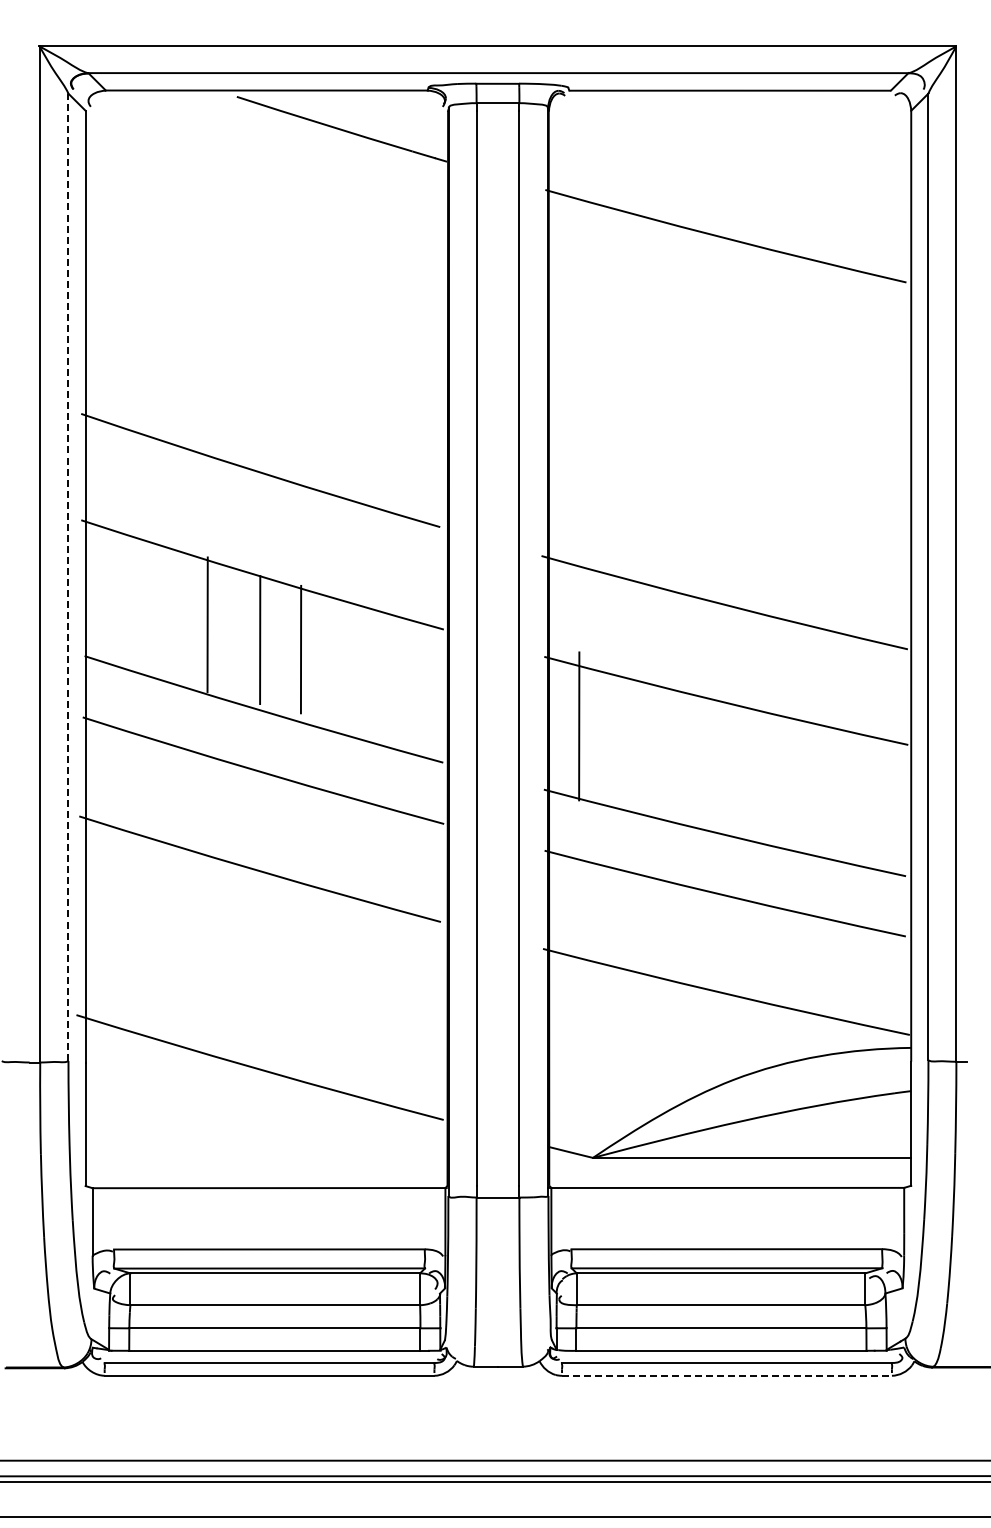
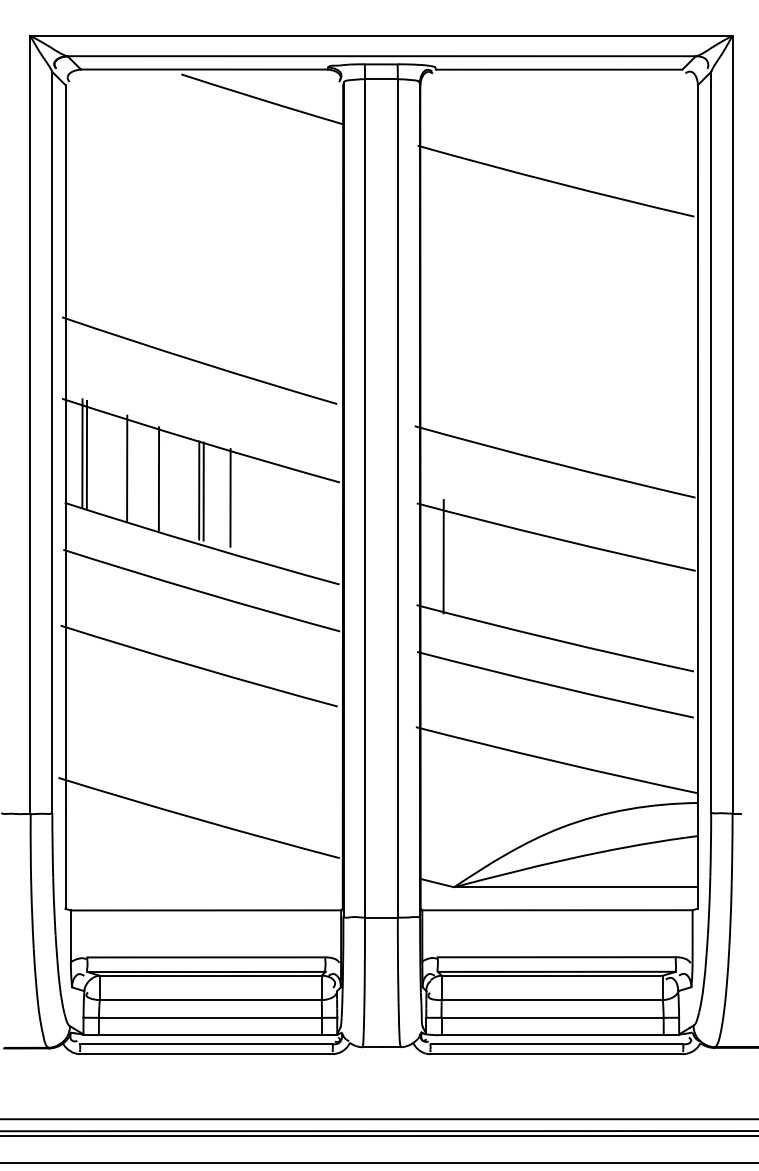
line: (68, 577) -> (52, 442), dashed -> solid
line: (107, 591) -> (82, 453), added
line: (113, 593) -> (86, 454), added
line: (166, 611) -> (127, 468), added
line: (265, 641) -> (203, 491), added
line: (726, 1375) -> (556, 1053), dashed -> solid

